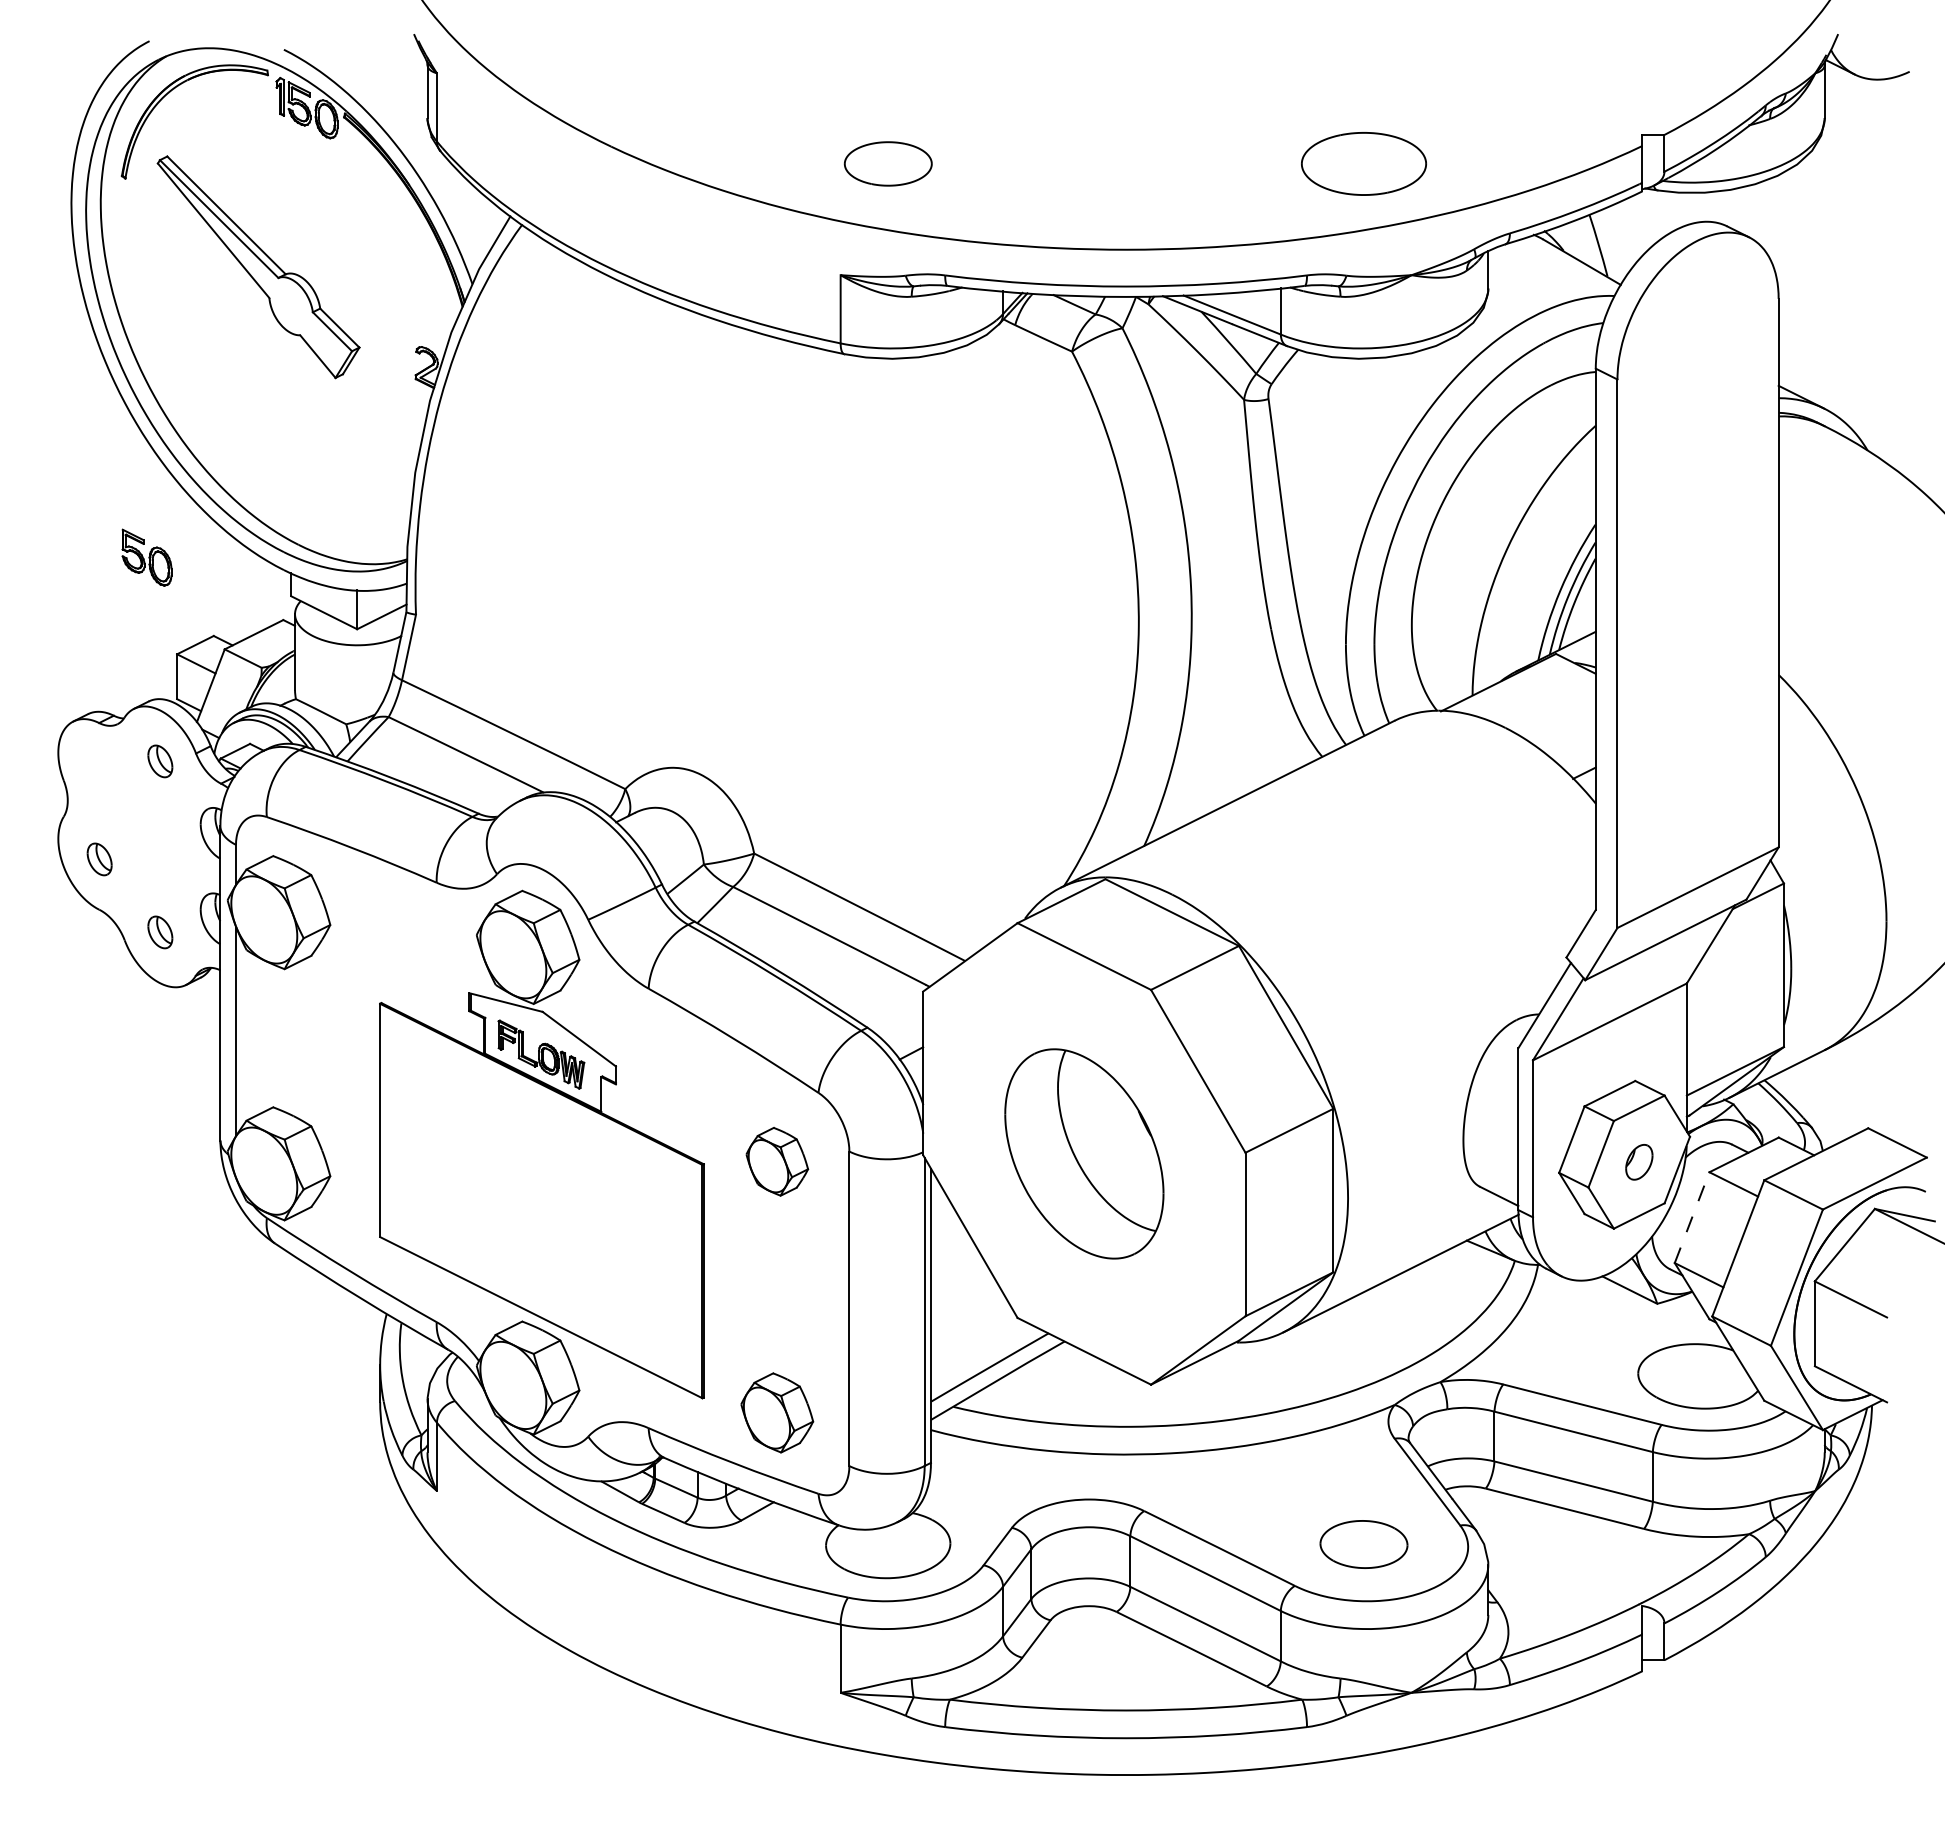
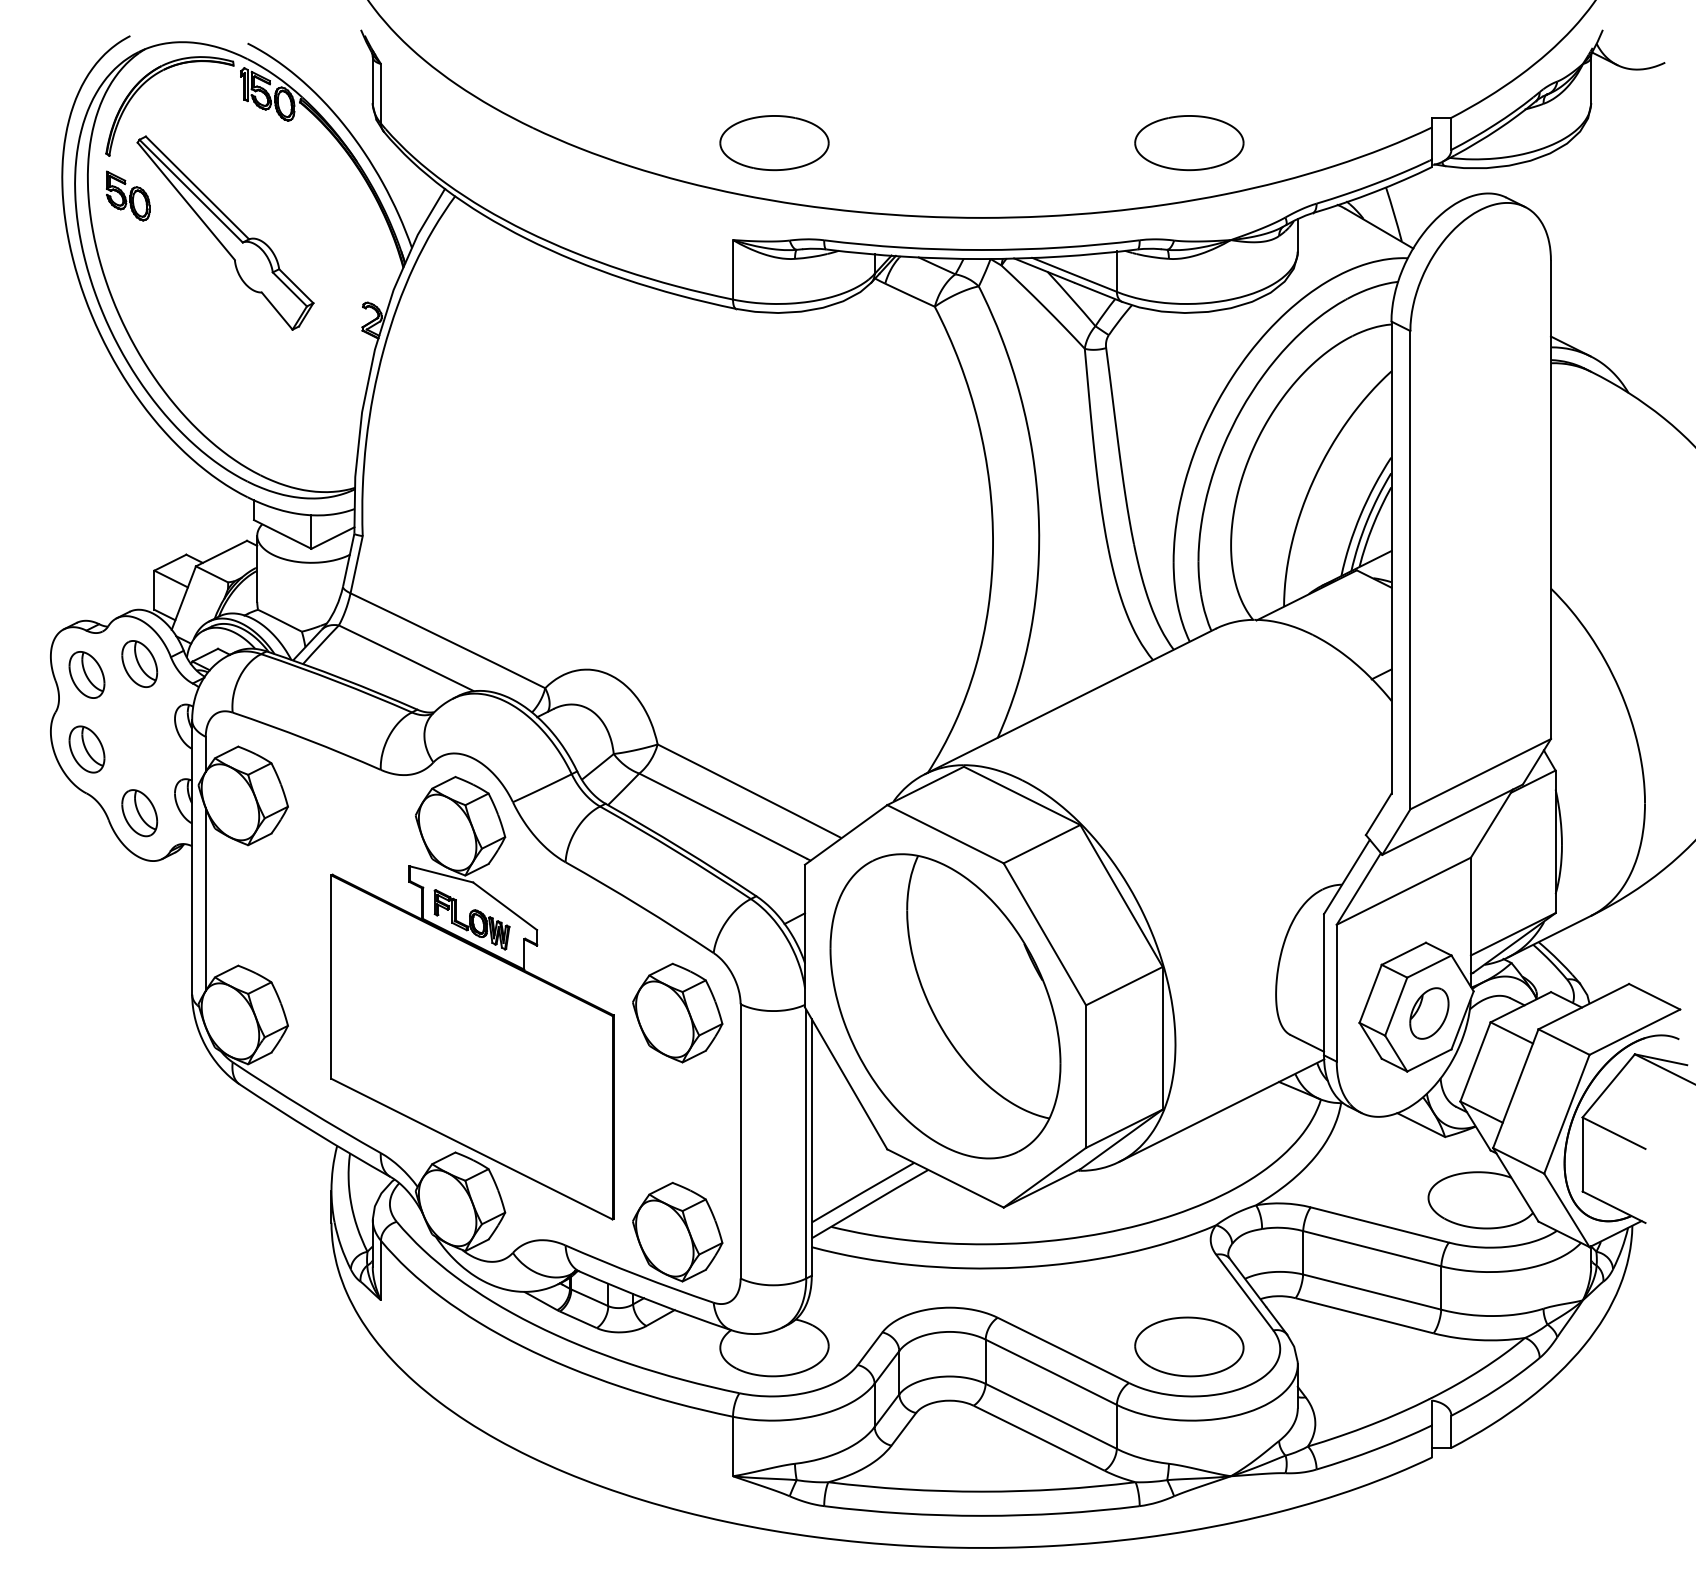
part: (888, 163) -> (774, 142), size x1.43
part: (146, 557) -> (127, 195), moved
part: (160, 761) -> (139, 664), size x1.67
part: (99, 773) -> (86, 674), added
part: (99, 859) -> (86, 749), size x1.67
part: (160, 932) -> (139, 813), size x1.67
part: (1084, 1153) -> (945, 1005), size x1.67
part: (777, 1161) -> (677, 1012), size x1.67
part: (1639, 1162) -> (1429, 1013), size x1.67
line: (1692, 1217) -> (1475, 1061), dashed -> solid
part: (777, 1412) -> (677, 1231), size x1.43
part: (1363, 1544) -> (1188, 1346), size x1.43

